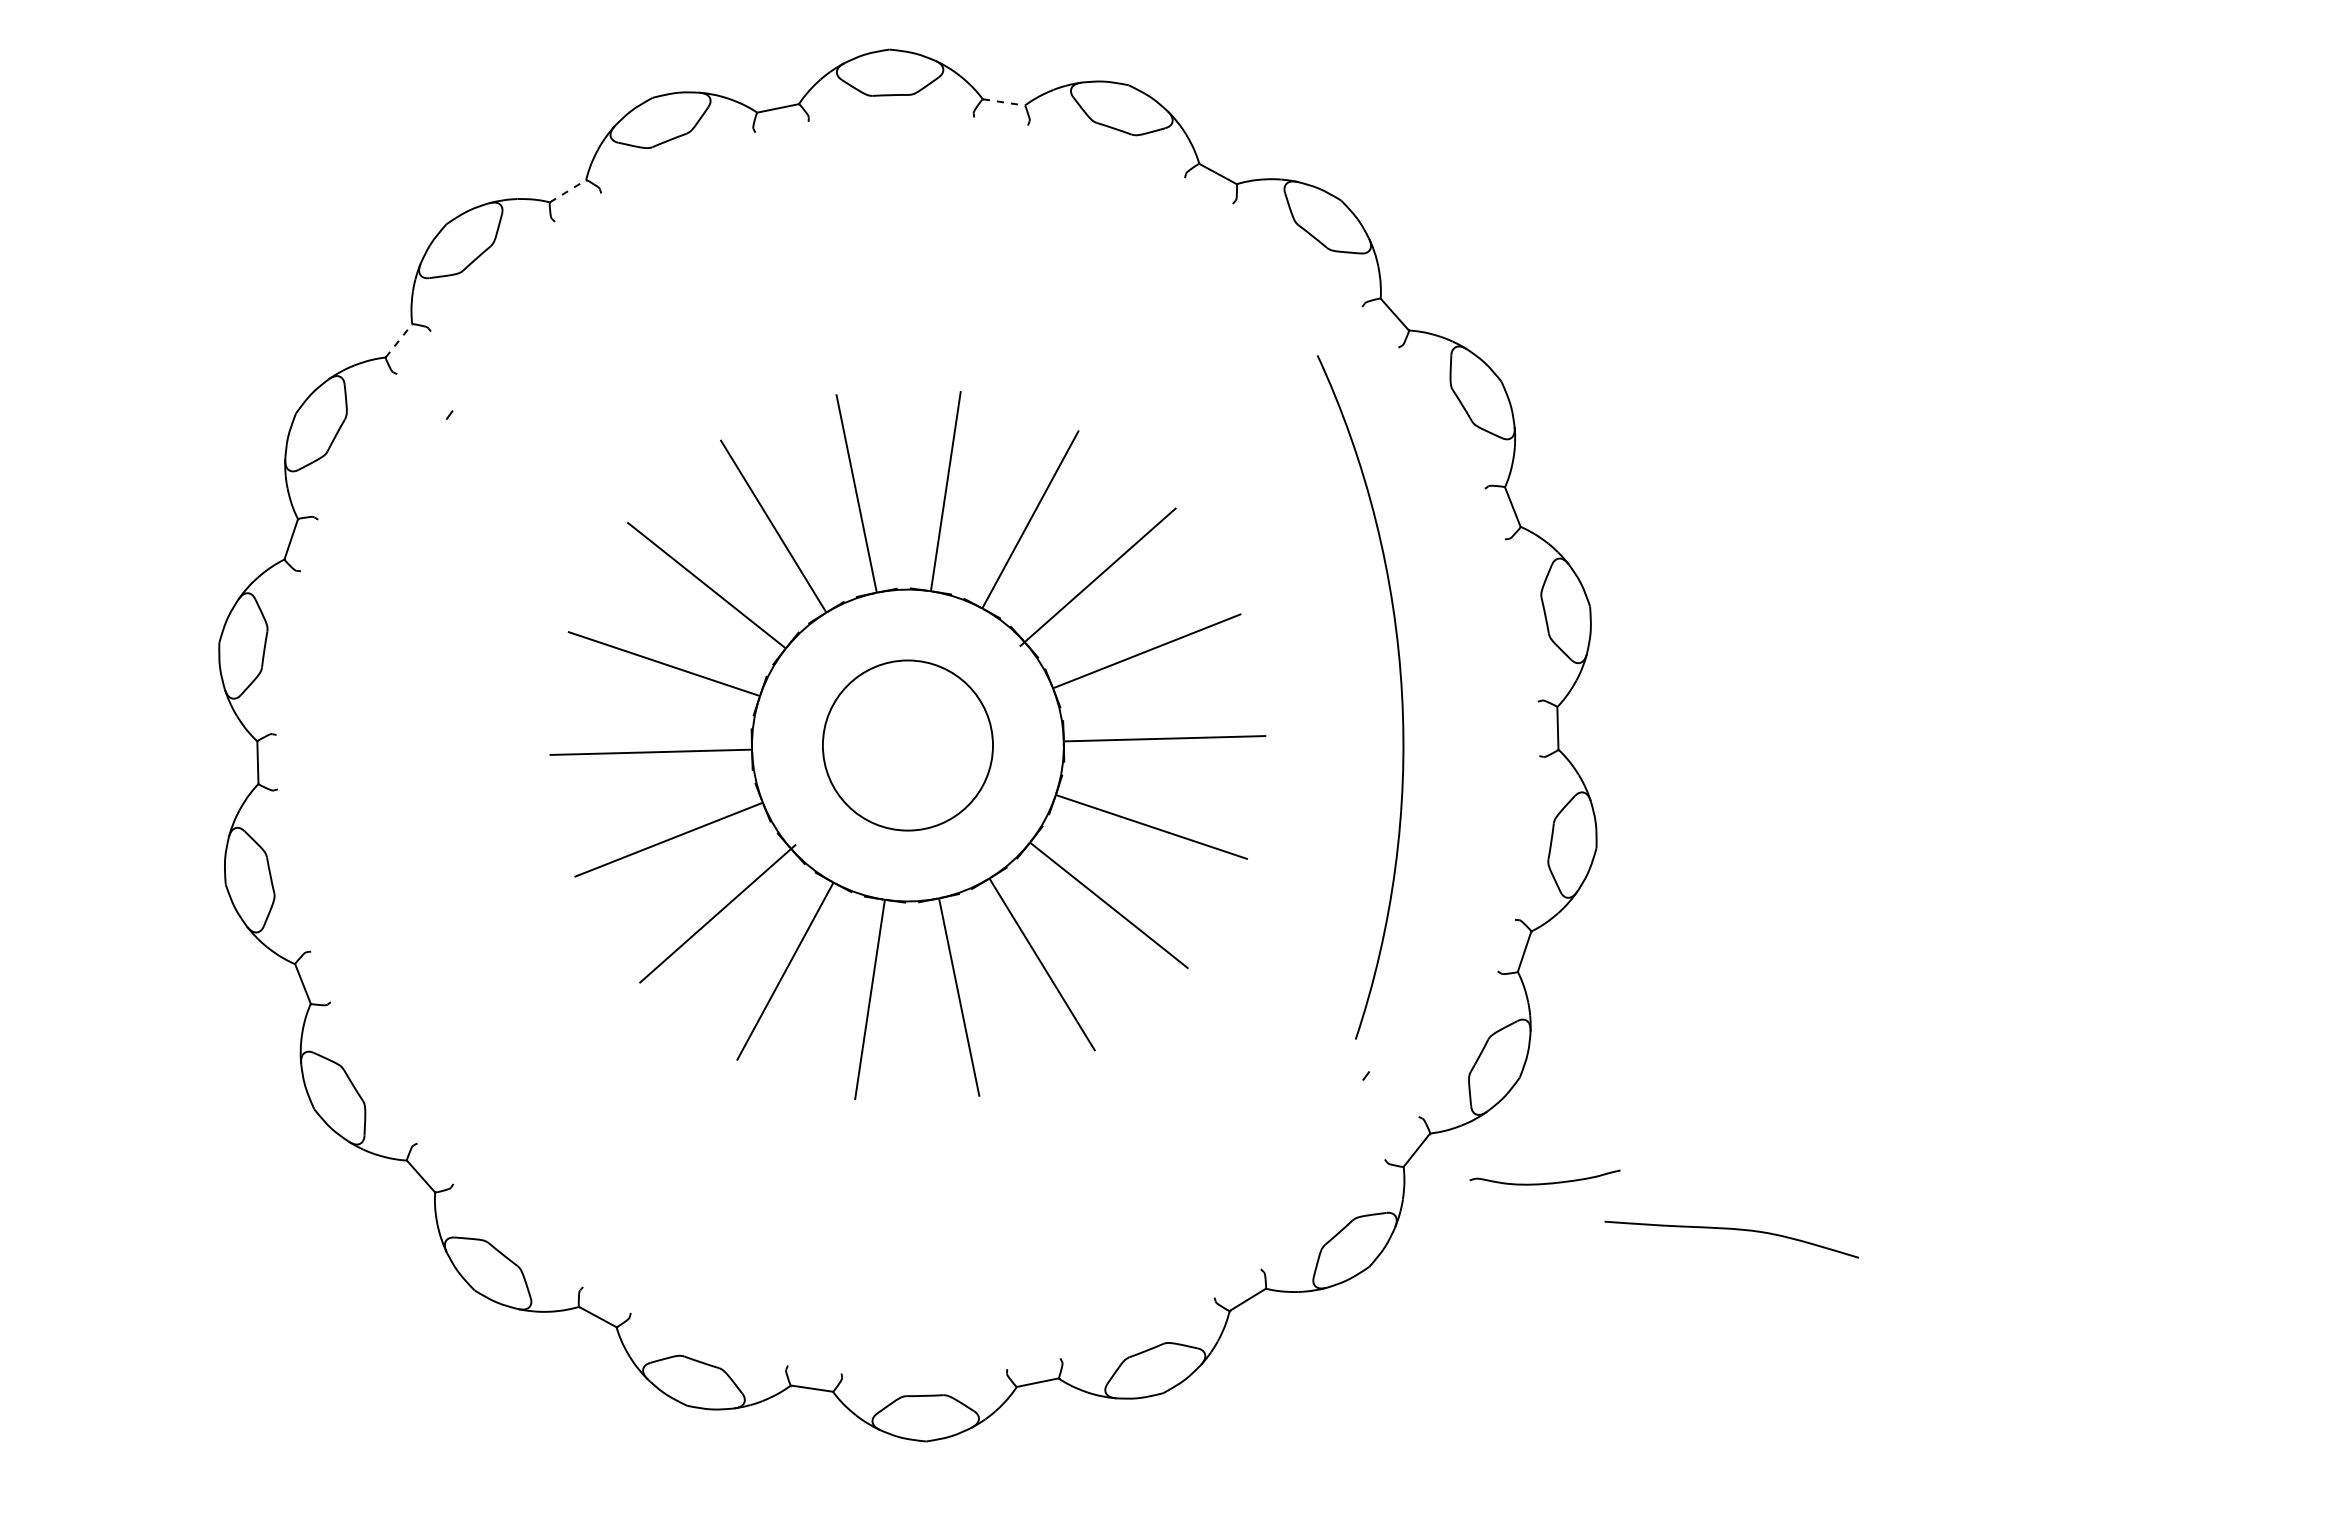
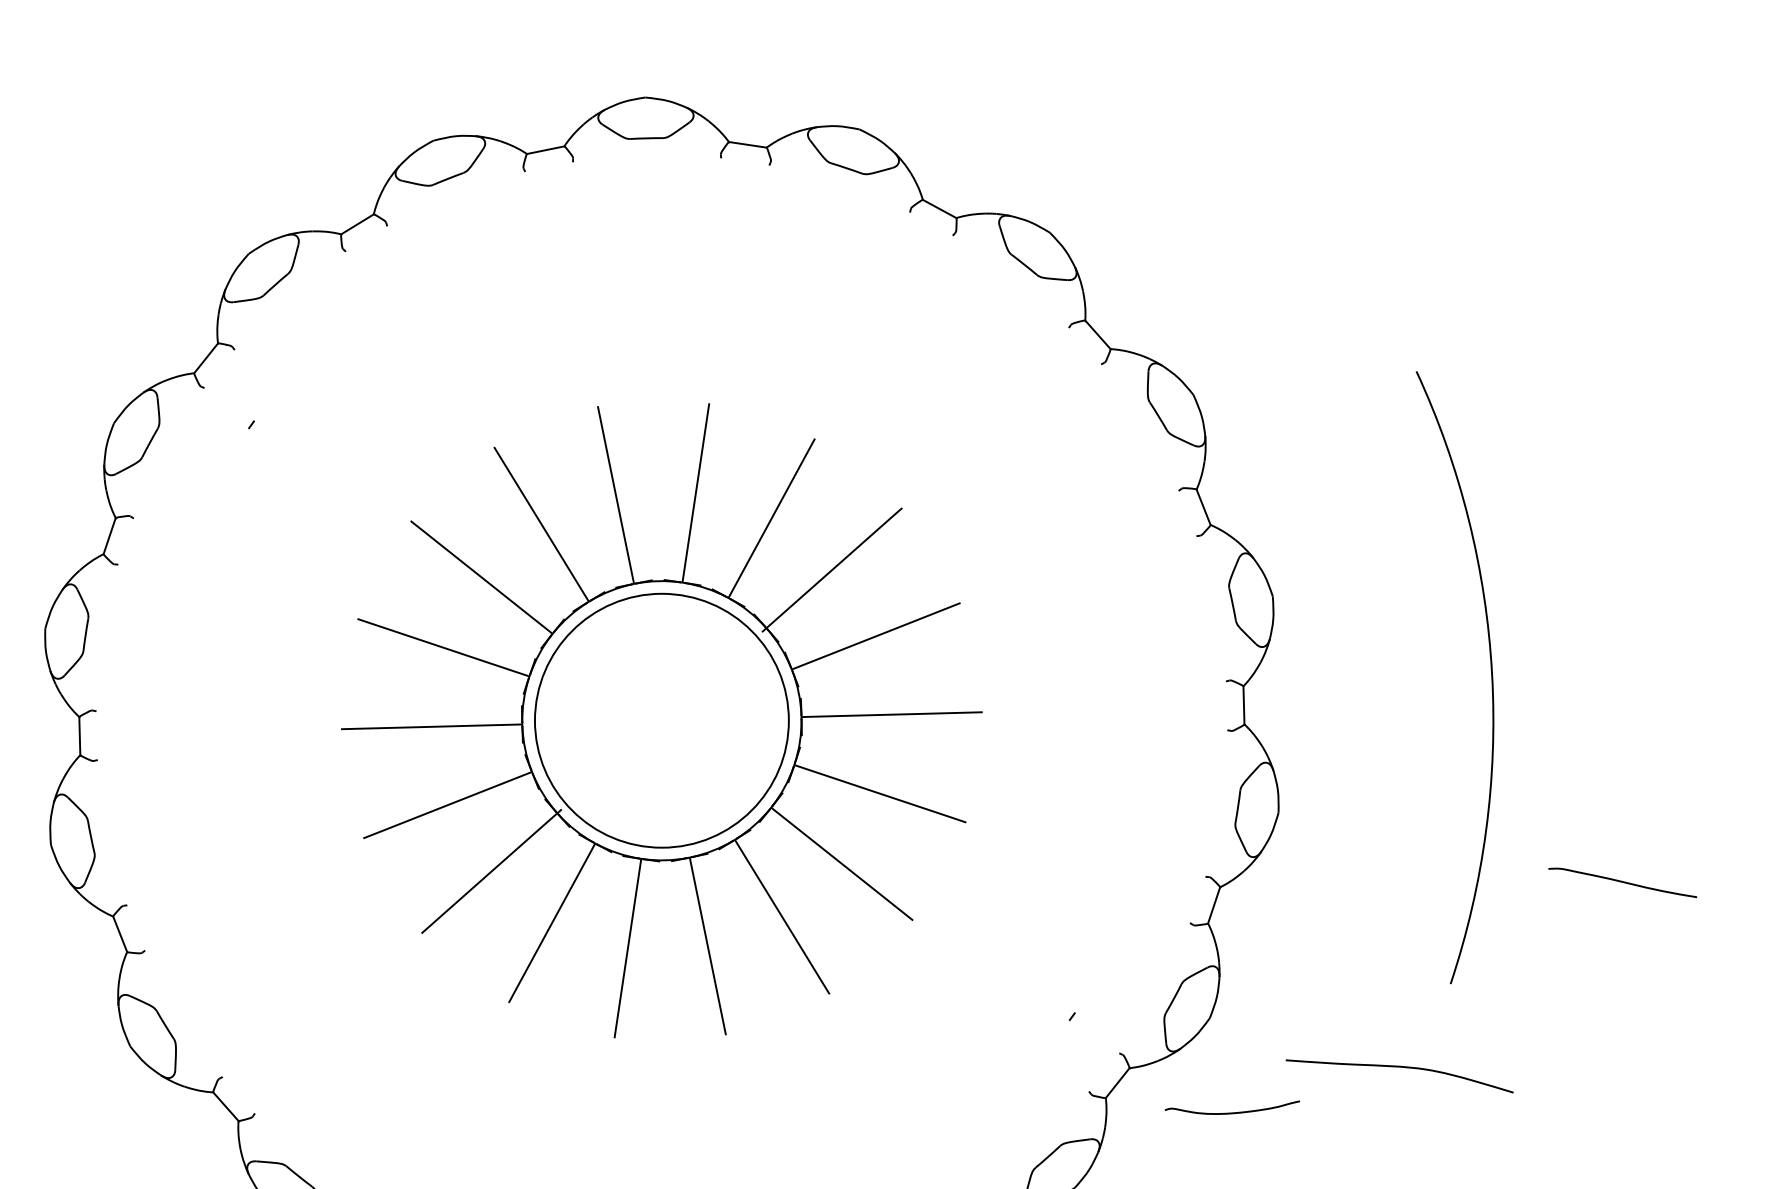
line: (1004, 102) -> (748, 144), dashed -> solid
line: (568, 190) -> (357, 223), dashed -> solid
line: (399, 340) -> (206, 358), dashed -> solid
arc: (1400, 690) -> (1490, 671), moved
circle: (907, 745) -> (661, 720), size x1.67
curve: (1980, 926) -> (1622, 882), added
curve: (1735, 1230) -> (1402, 1068), moved

